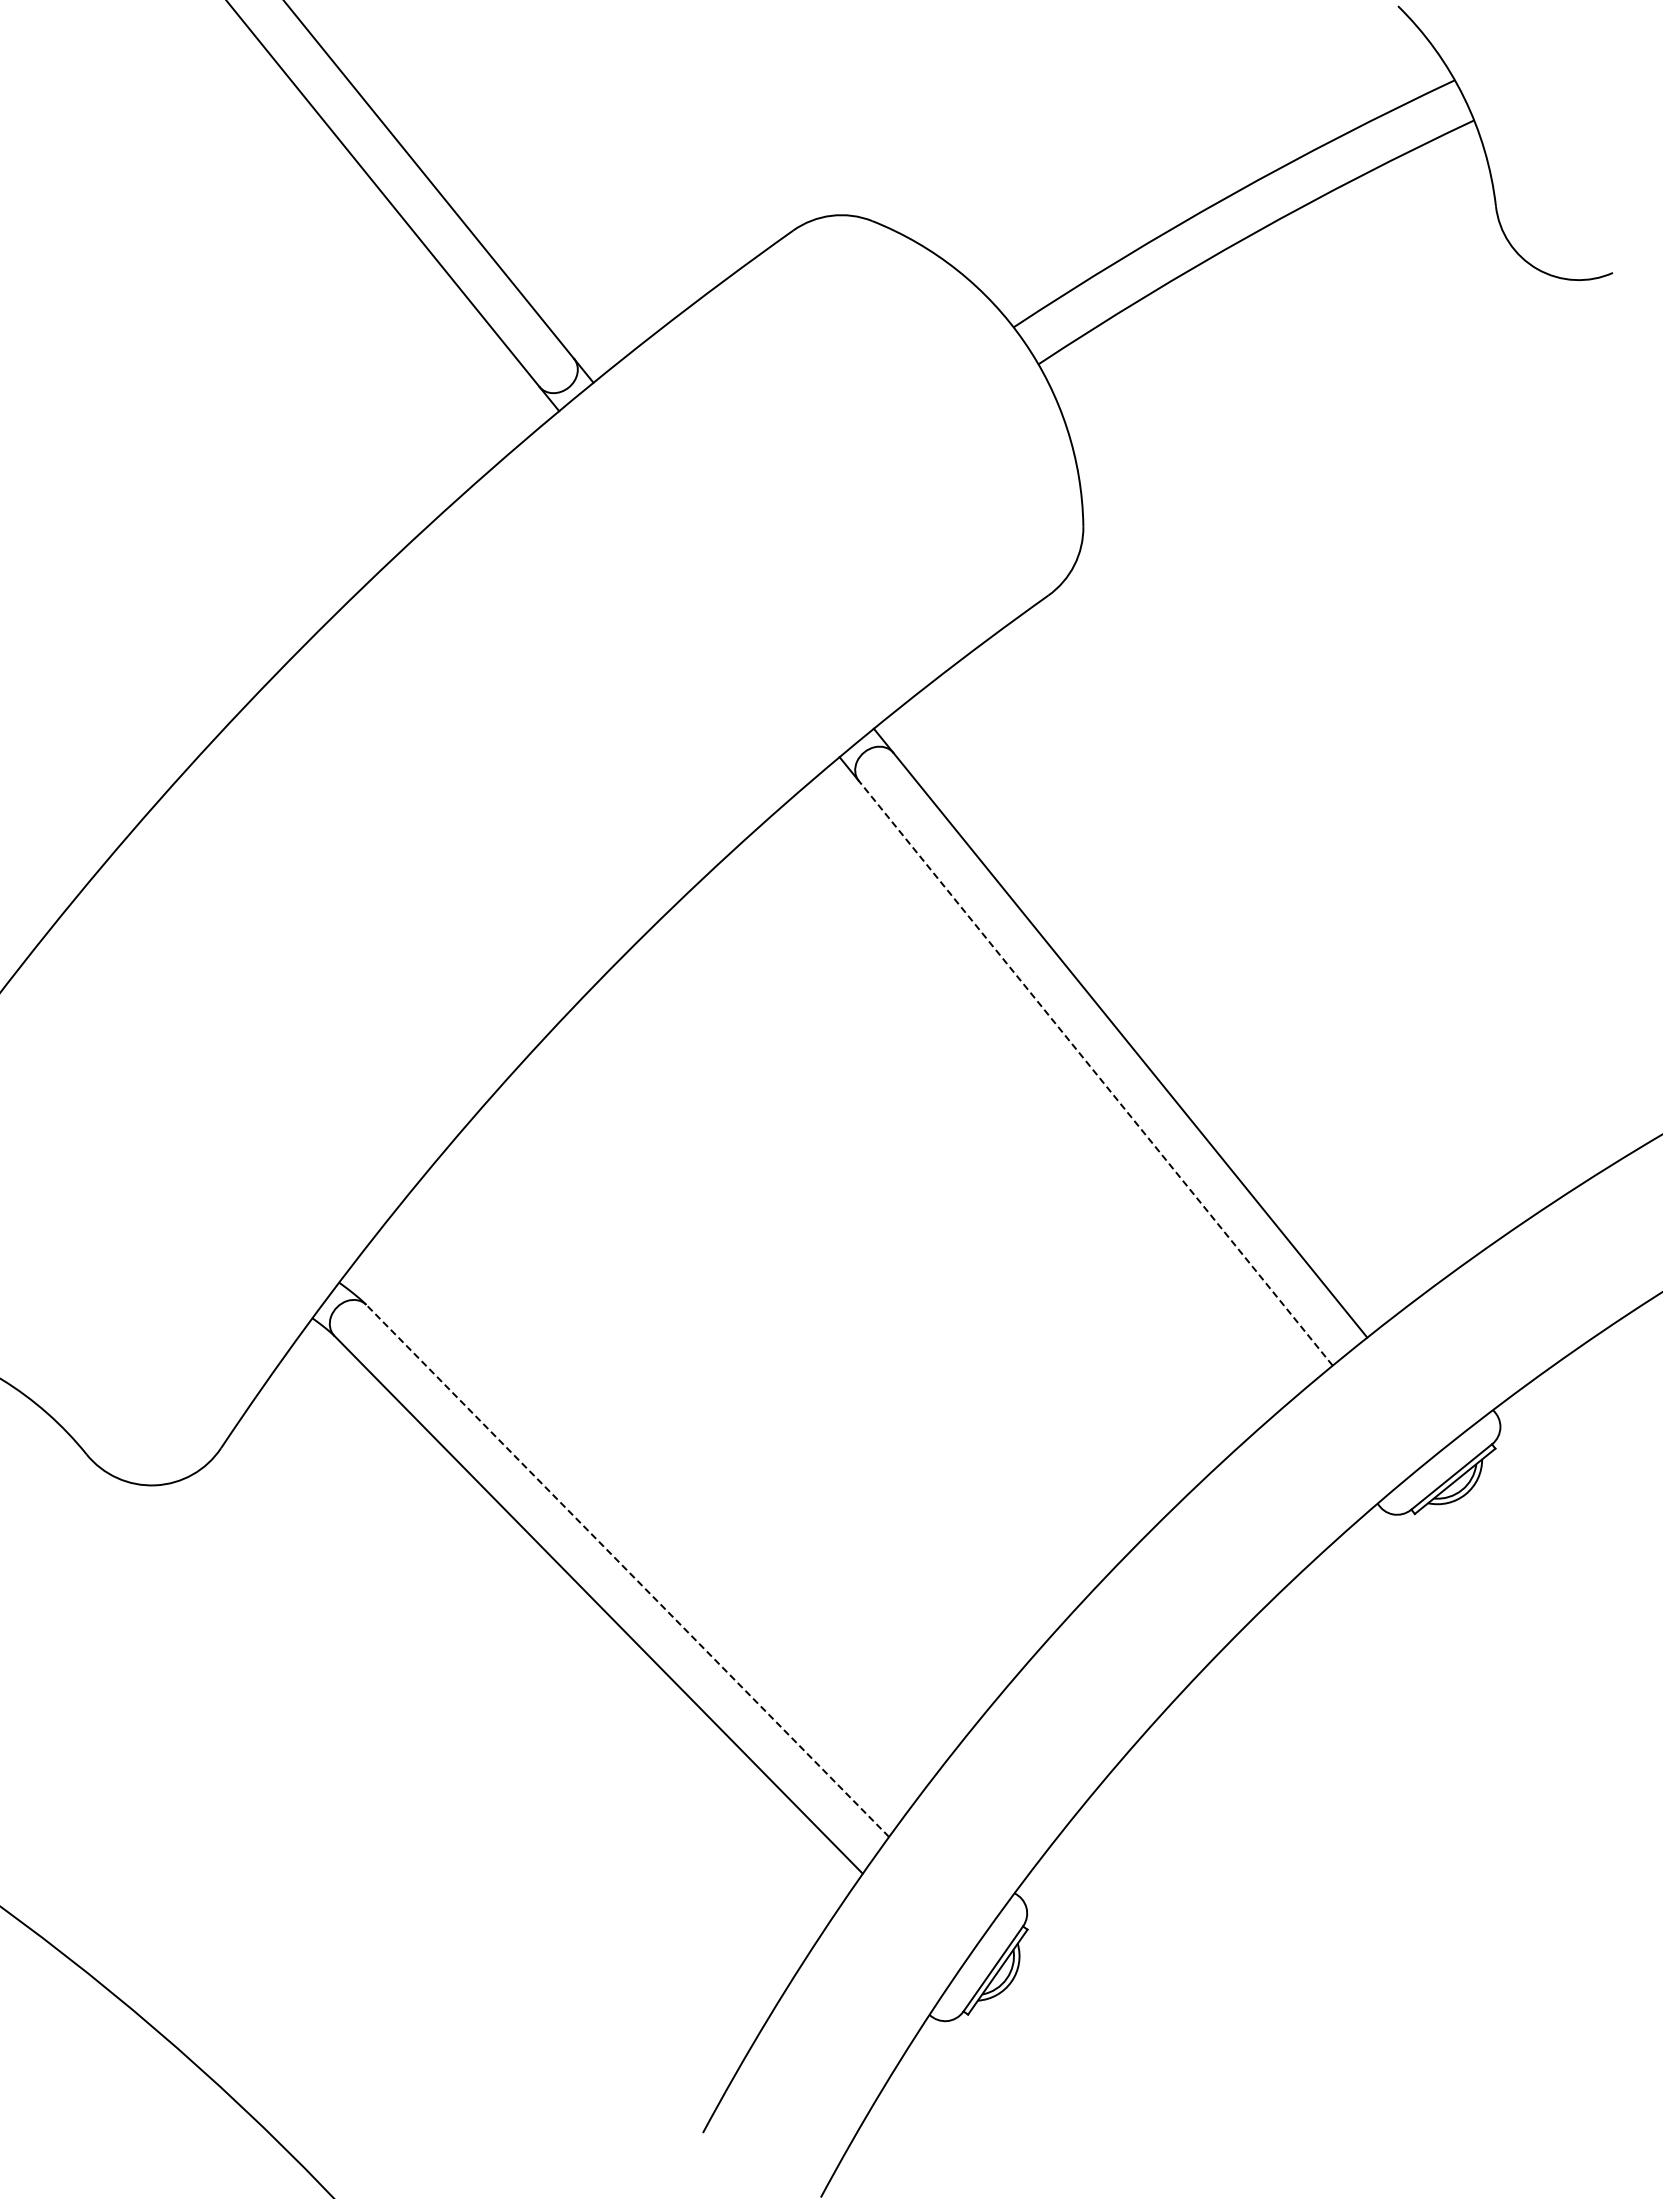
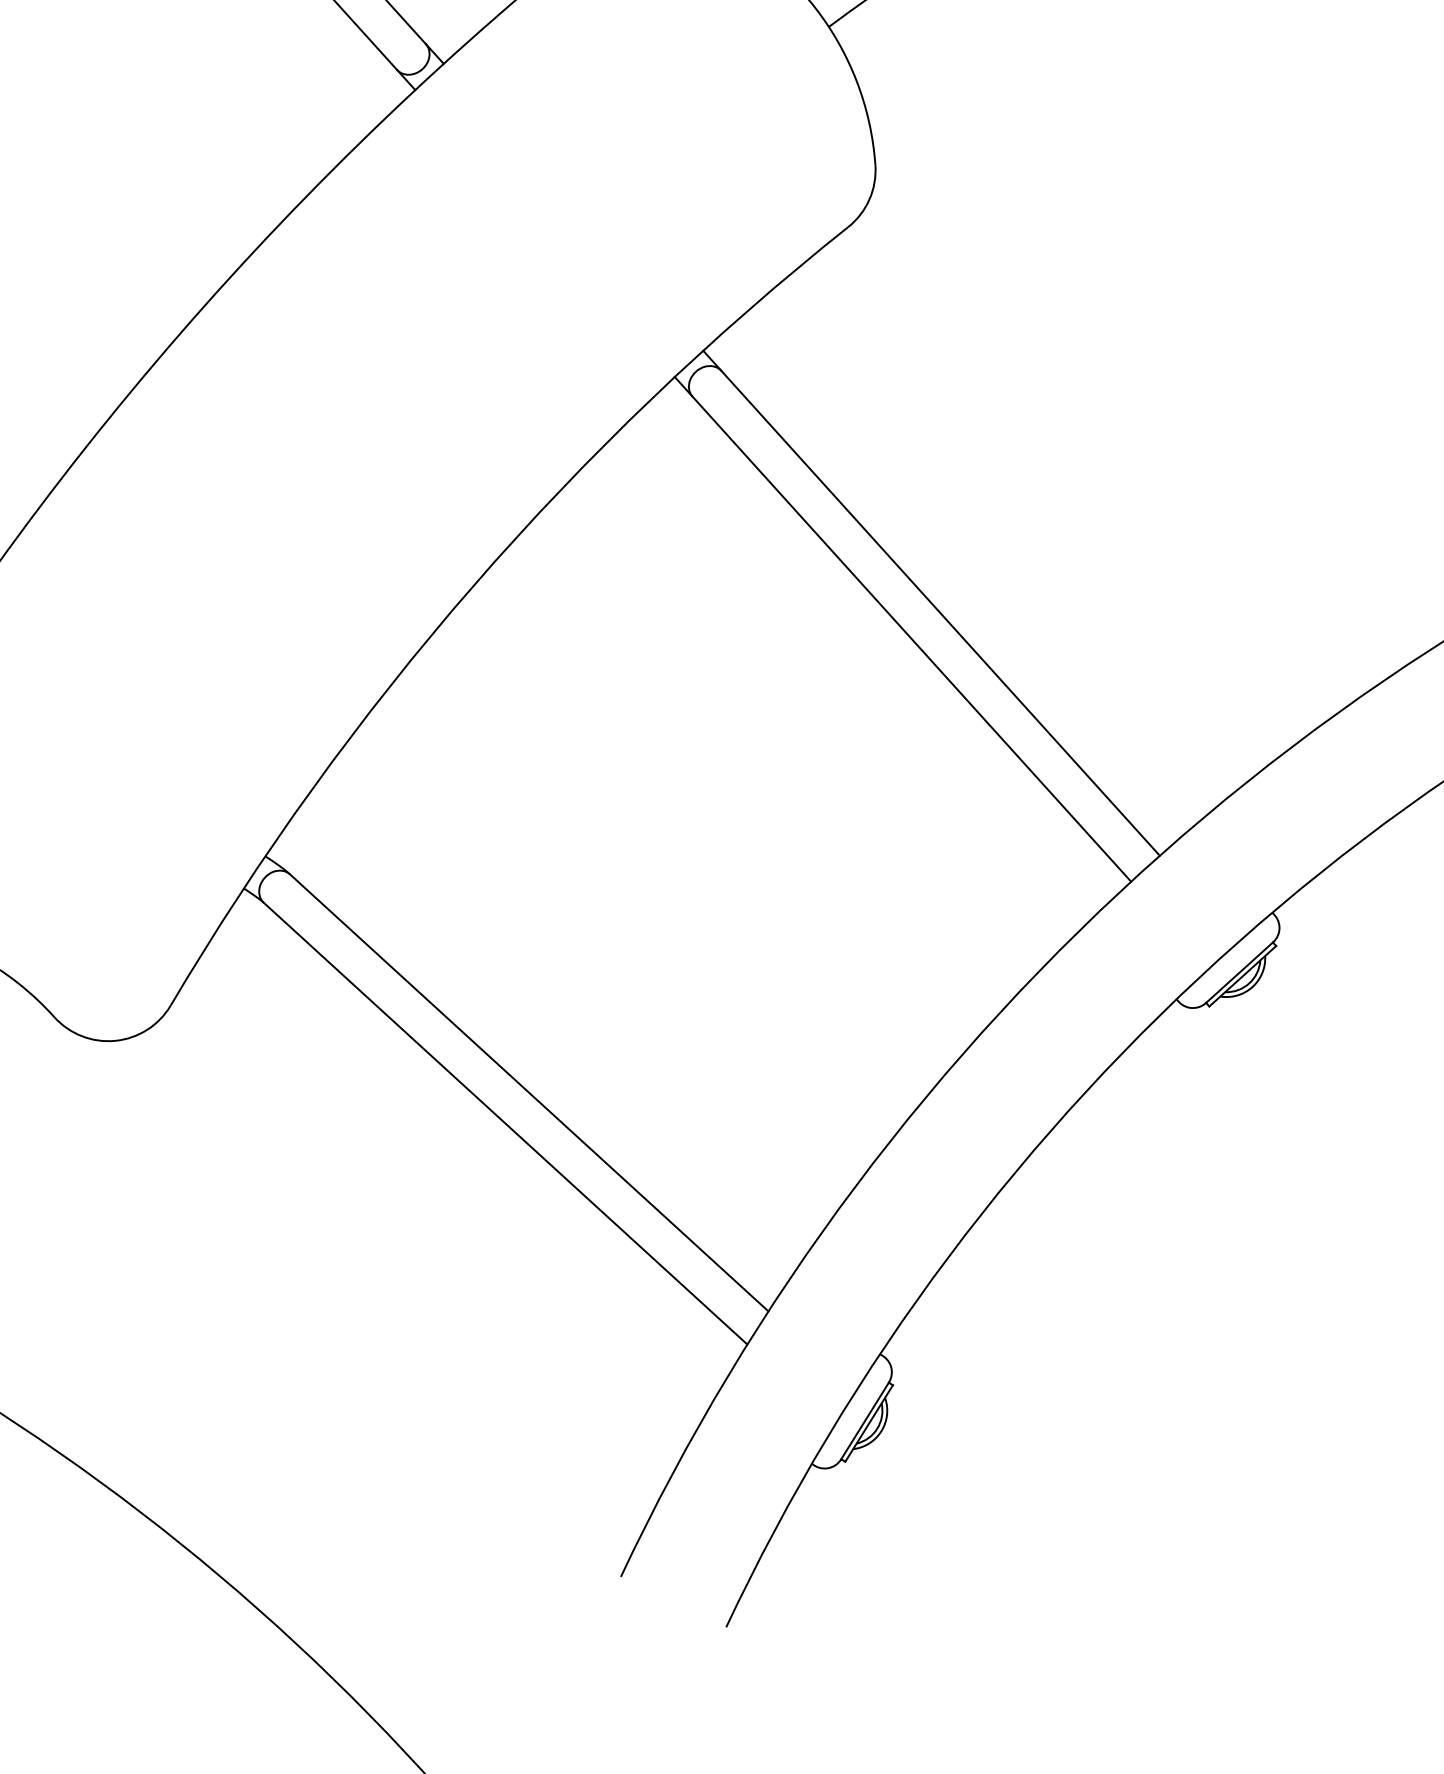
line: (1095, 1072) -> (911, 638), dashed -> solid
line: (627, 1570) -> (529, 1092), dashed -> solid

